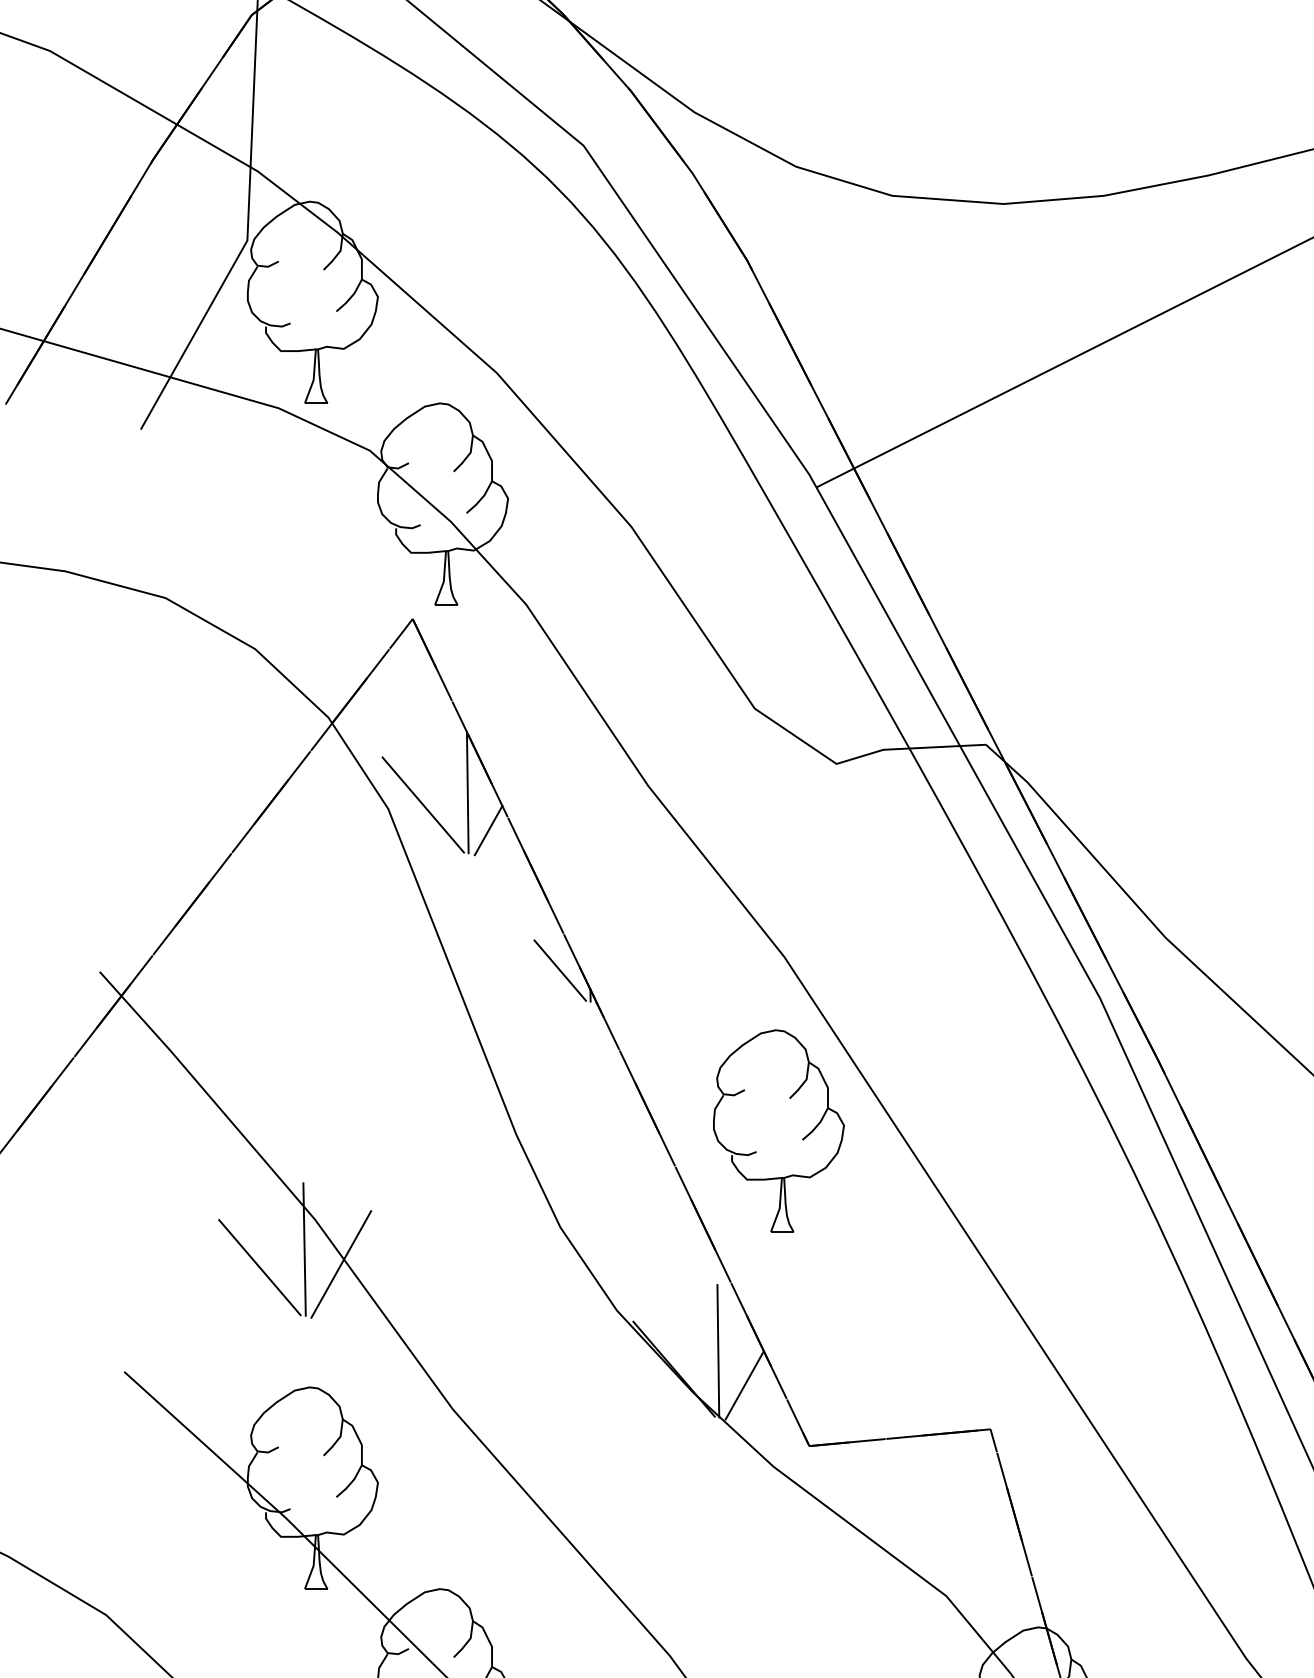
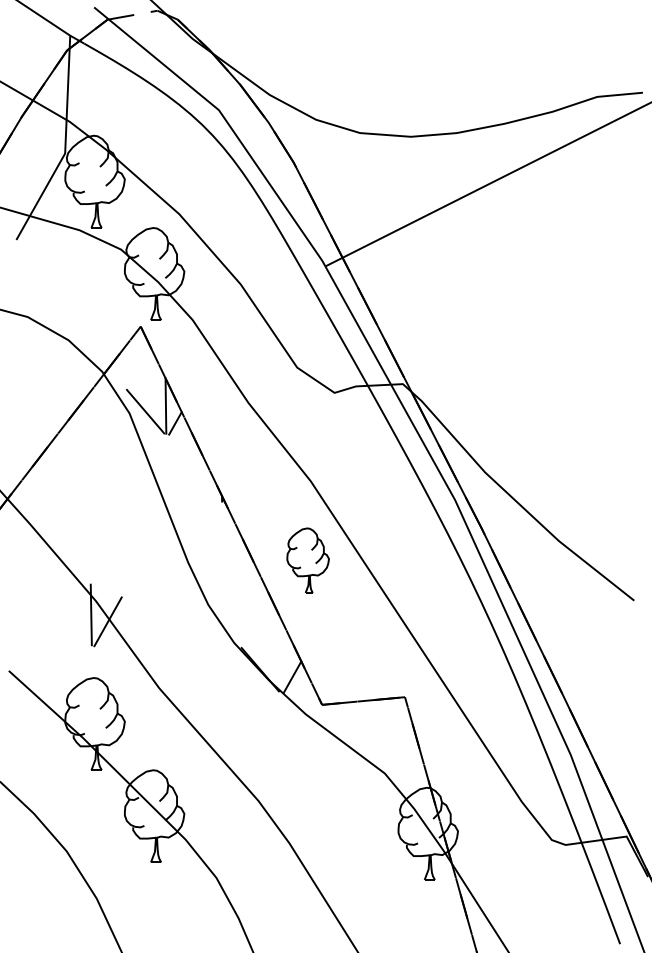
line: (560, 970) -> (208, 487), removed
part: (777, 1130) -> (307, 560), size x0.7
line: (259, 1265) -> (70, 622), removed
line: (718, 1351) -> (280, 661), removed

